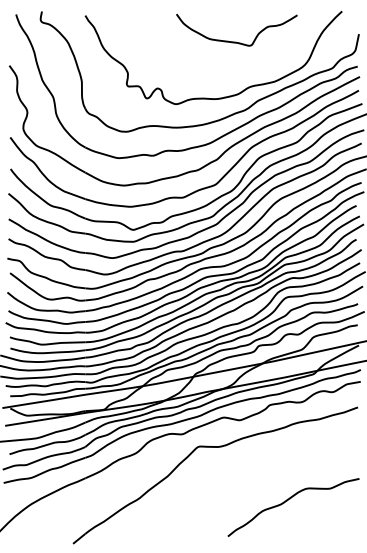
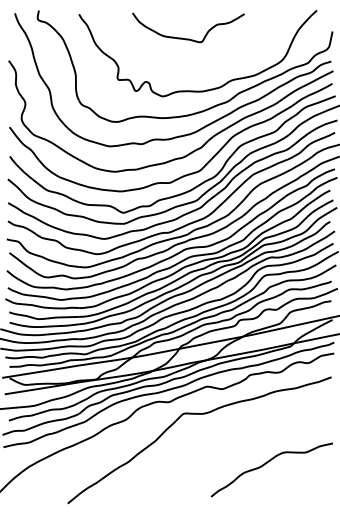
curve: (236, 41) -> (188, 38), moved

